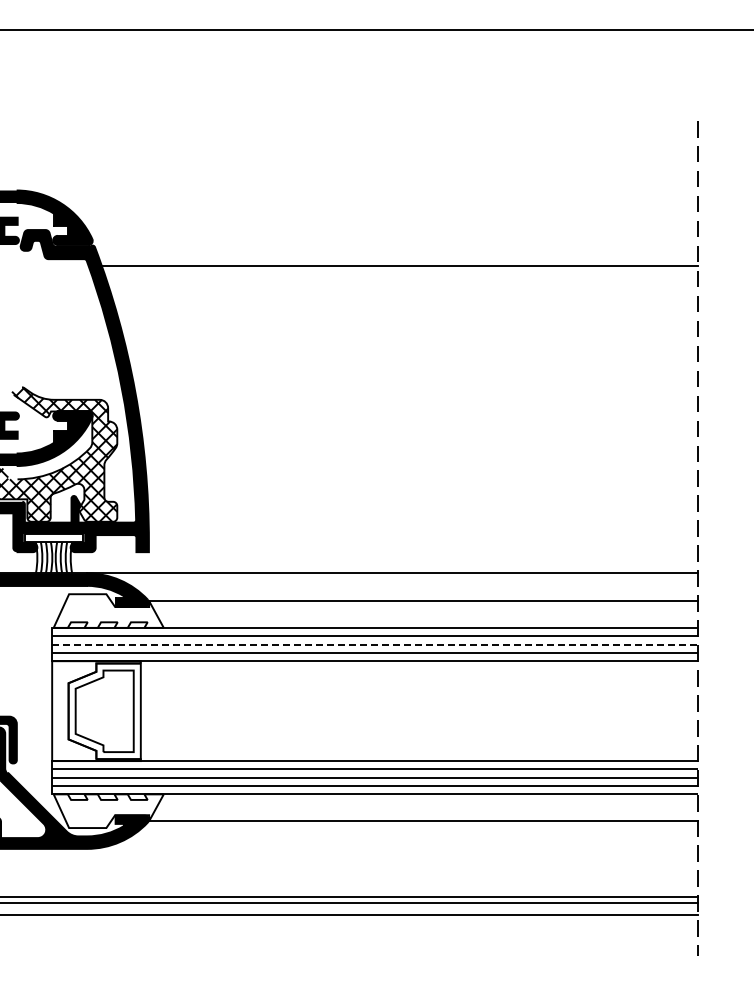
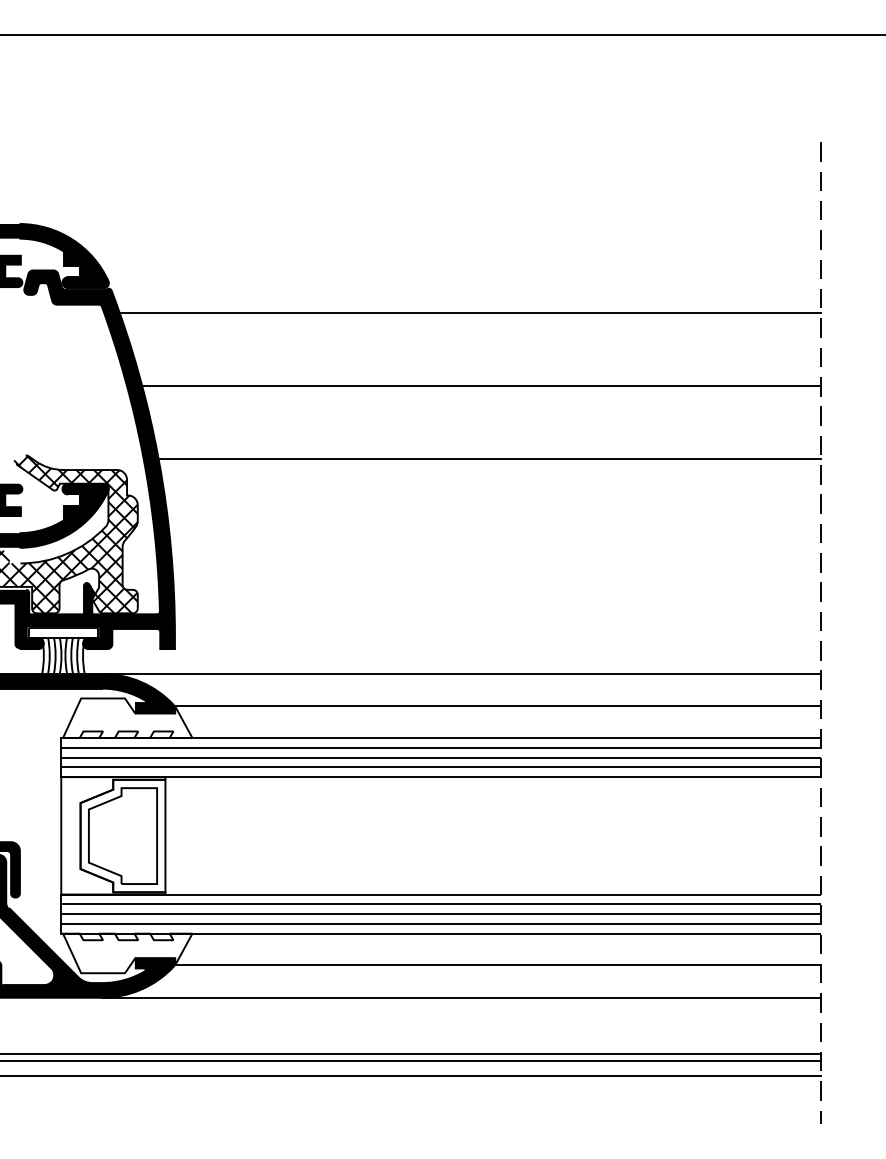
line: (409, 328) -> (481, 386), added
line: (416, 390) -> (489, 459), added
line: (375, 644) -> (441, 757), dashed -> solid
line: (392, 848) -> (461, 997), added

